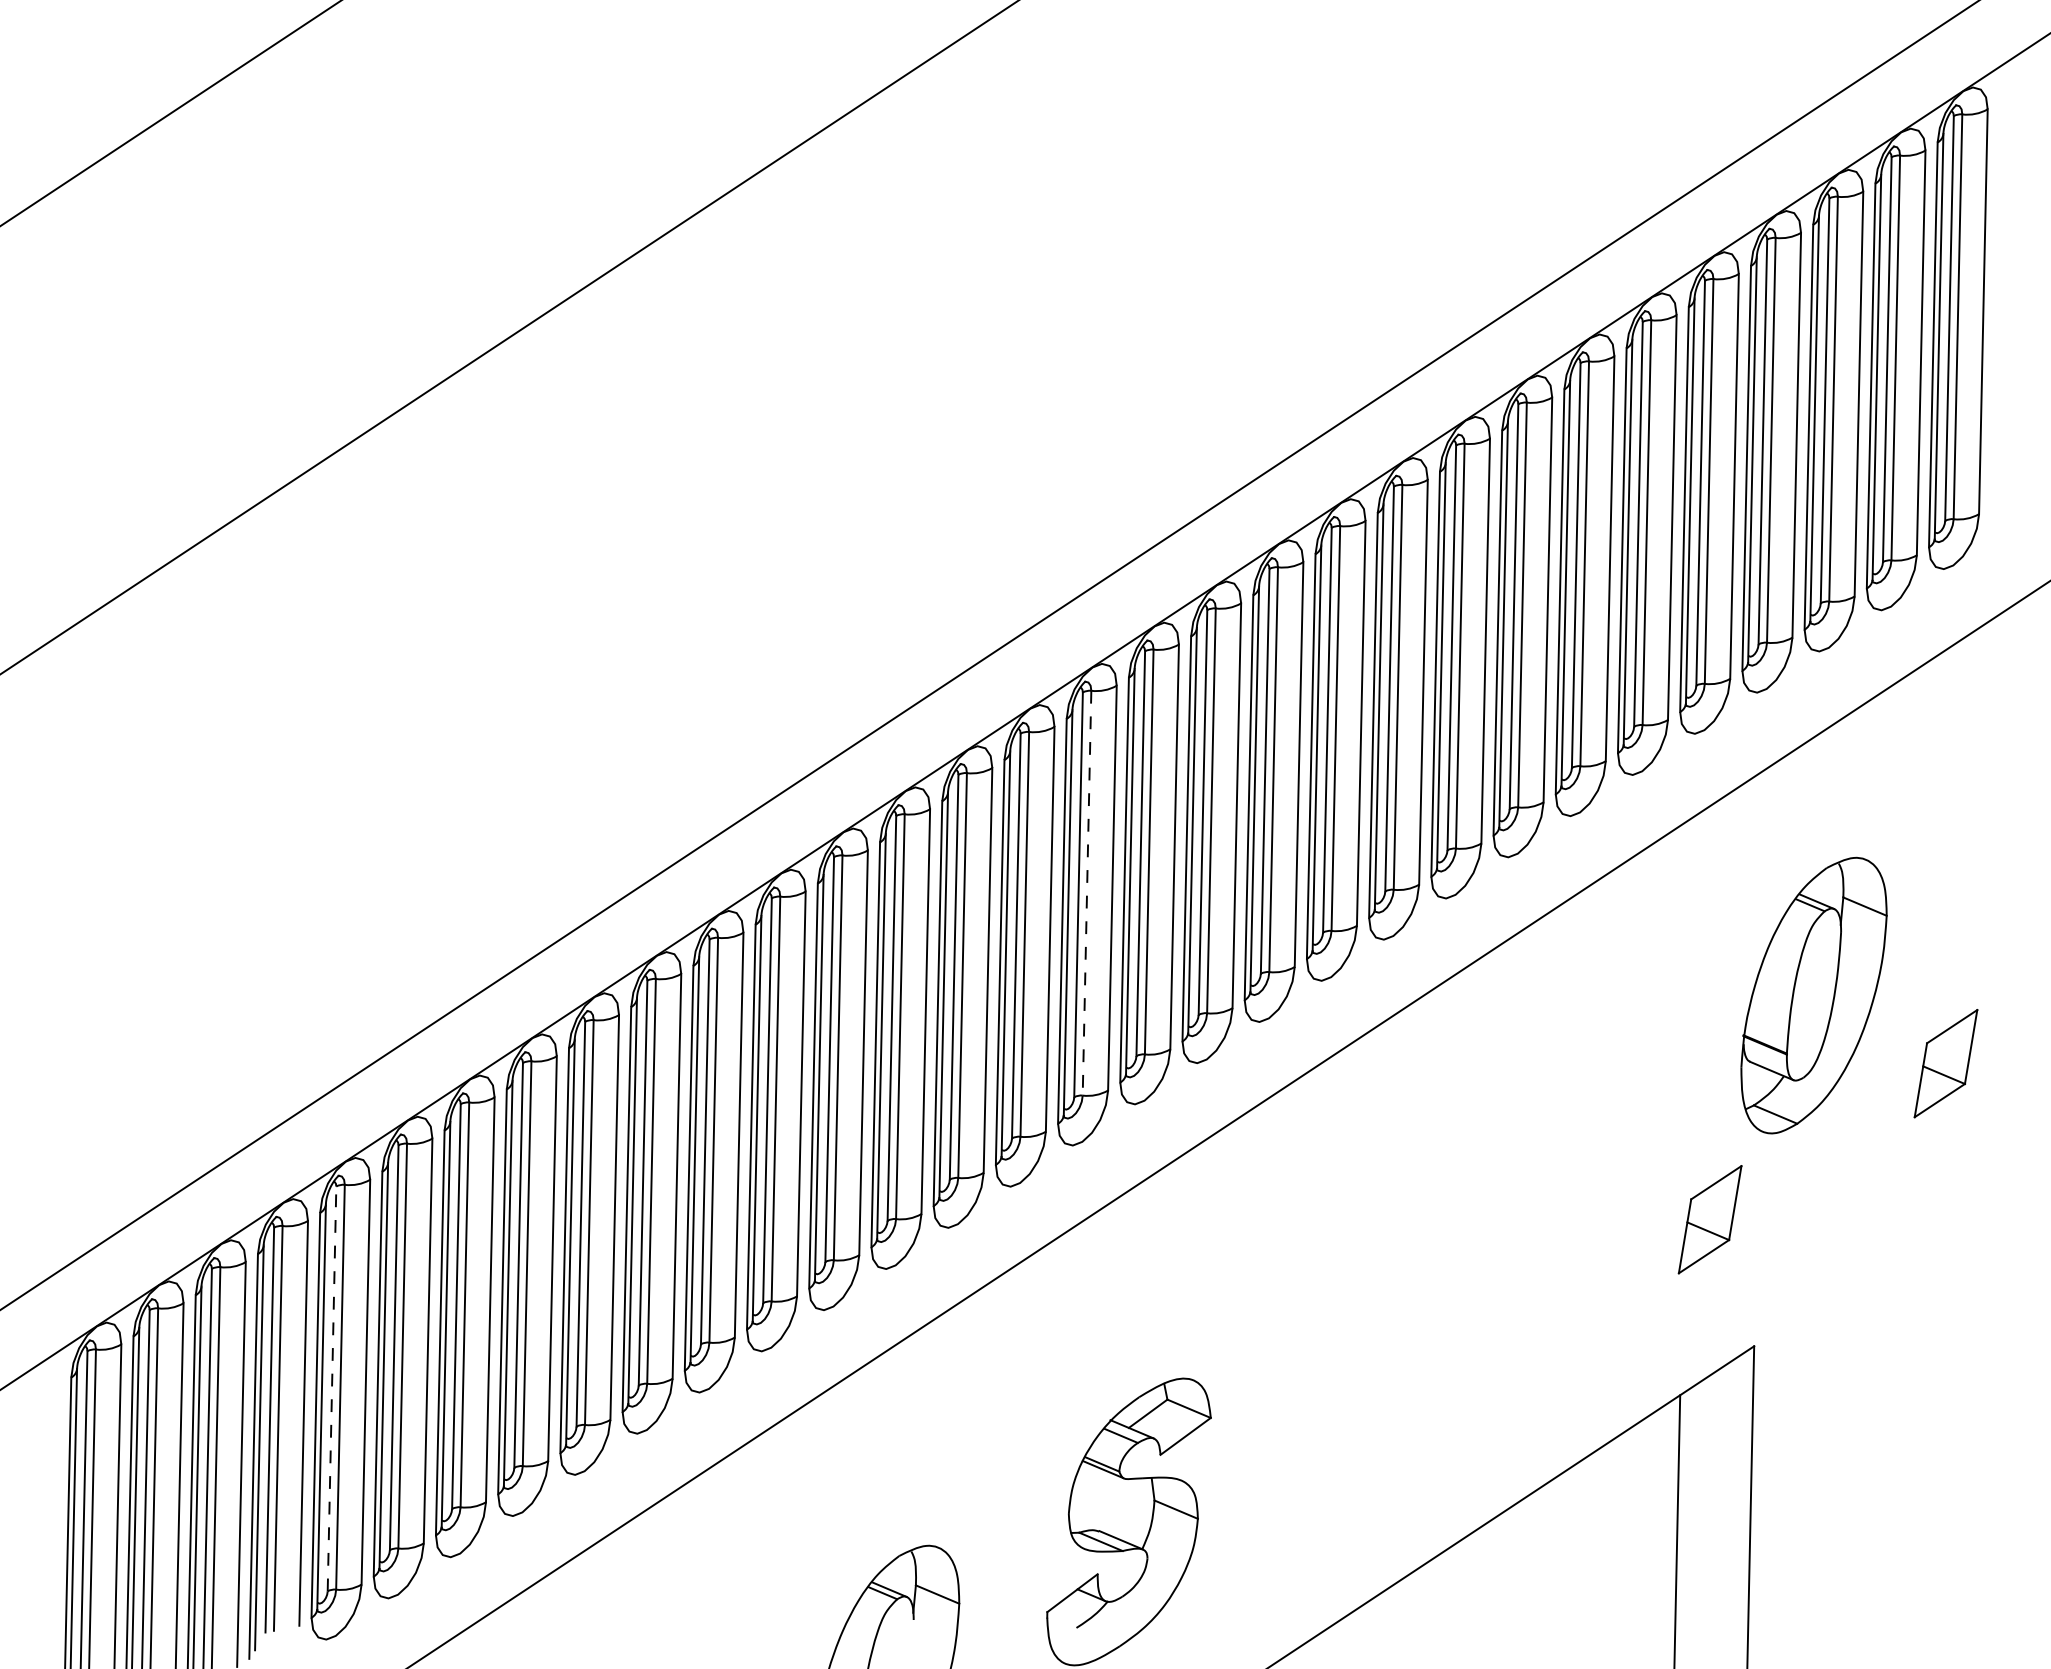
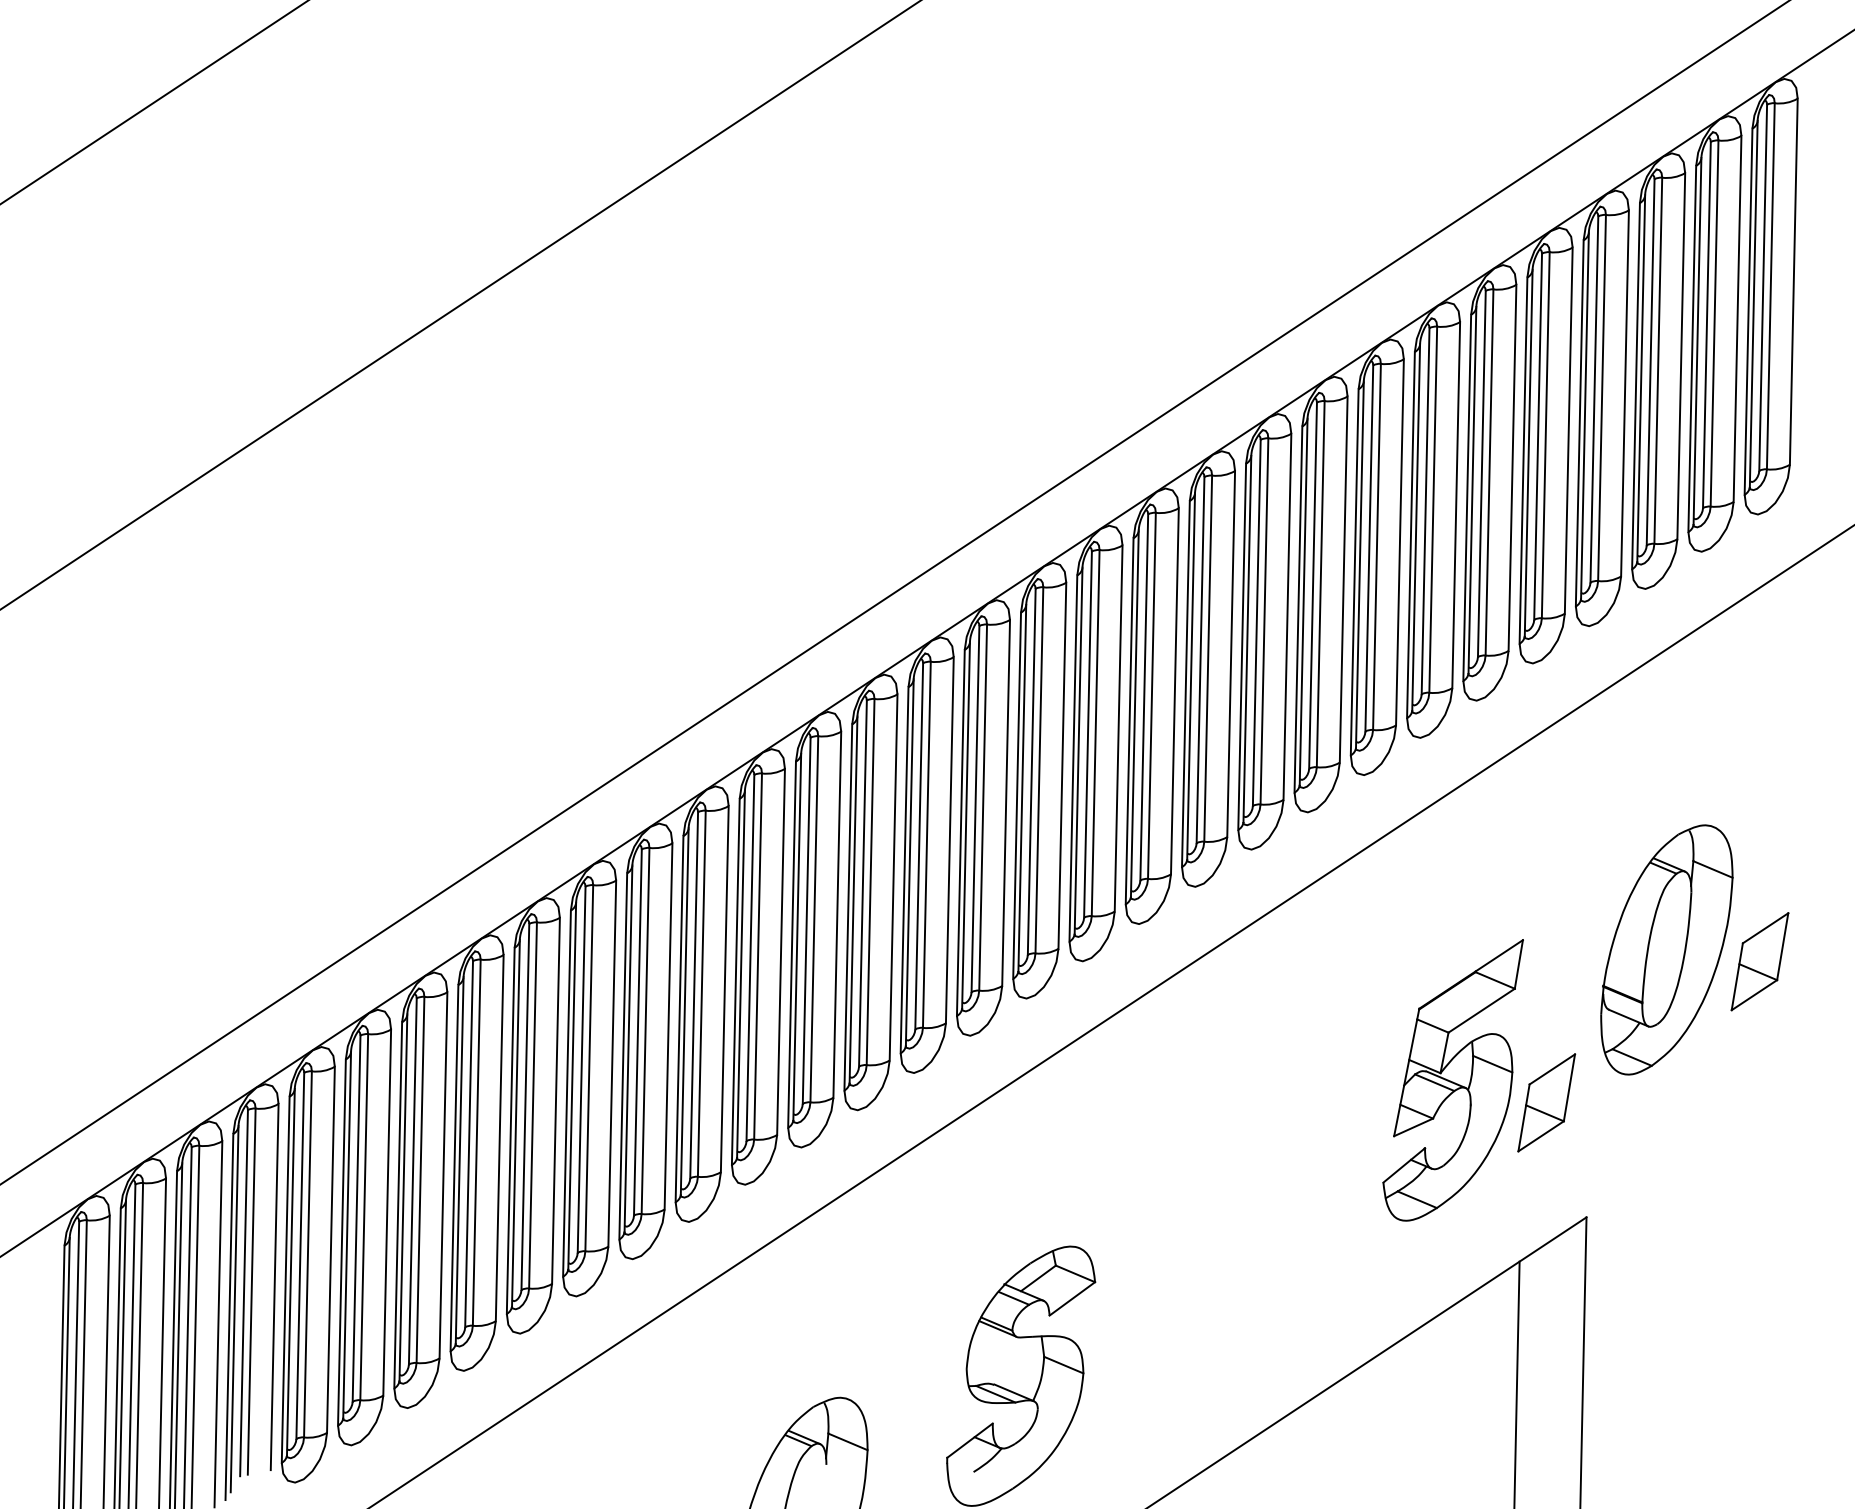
line: (1087, 893) -> (983, 807), dashed -> solid
part: (1813, 995) -> (1666, 949), moved
part: (1606, 1194) -> (1452, 1080), added
line: (332, 1388) -> (300, 1255), dashed -> solid

